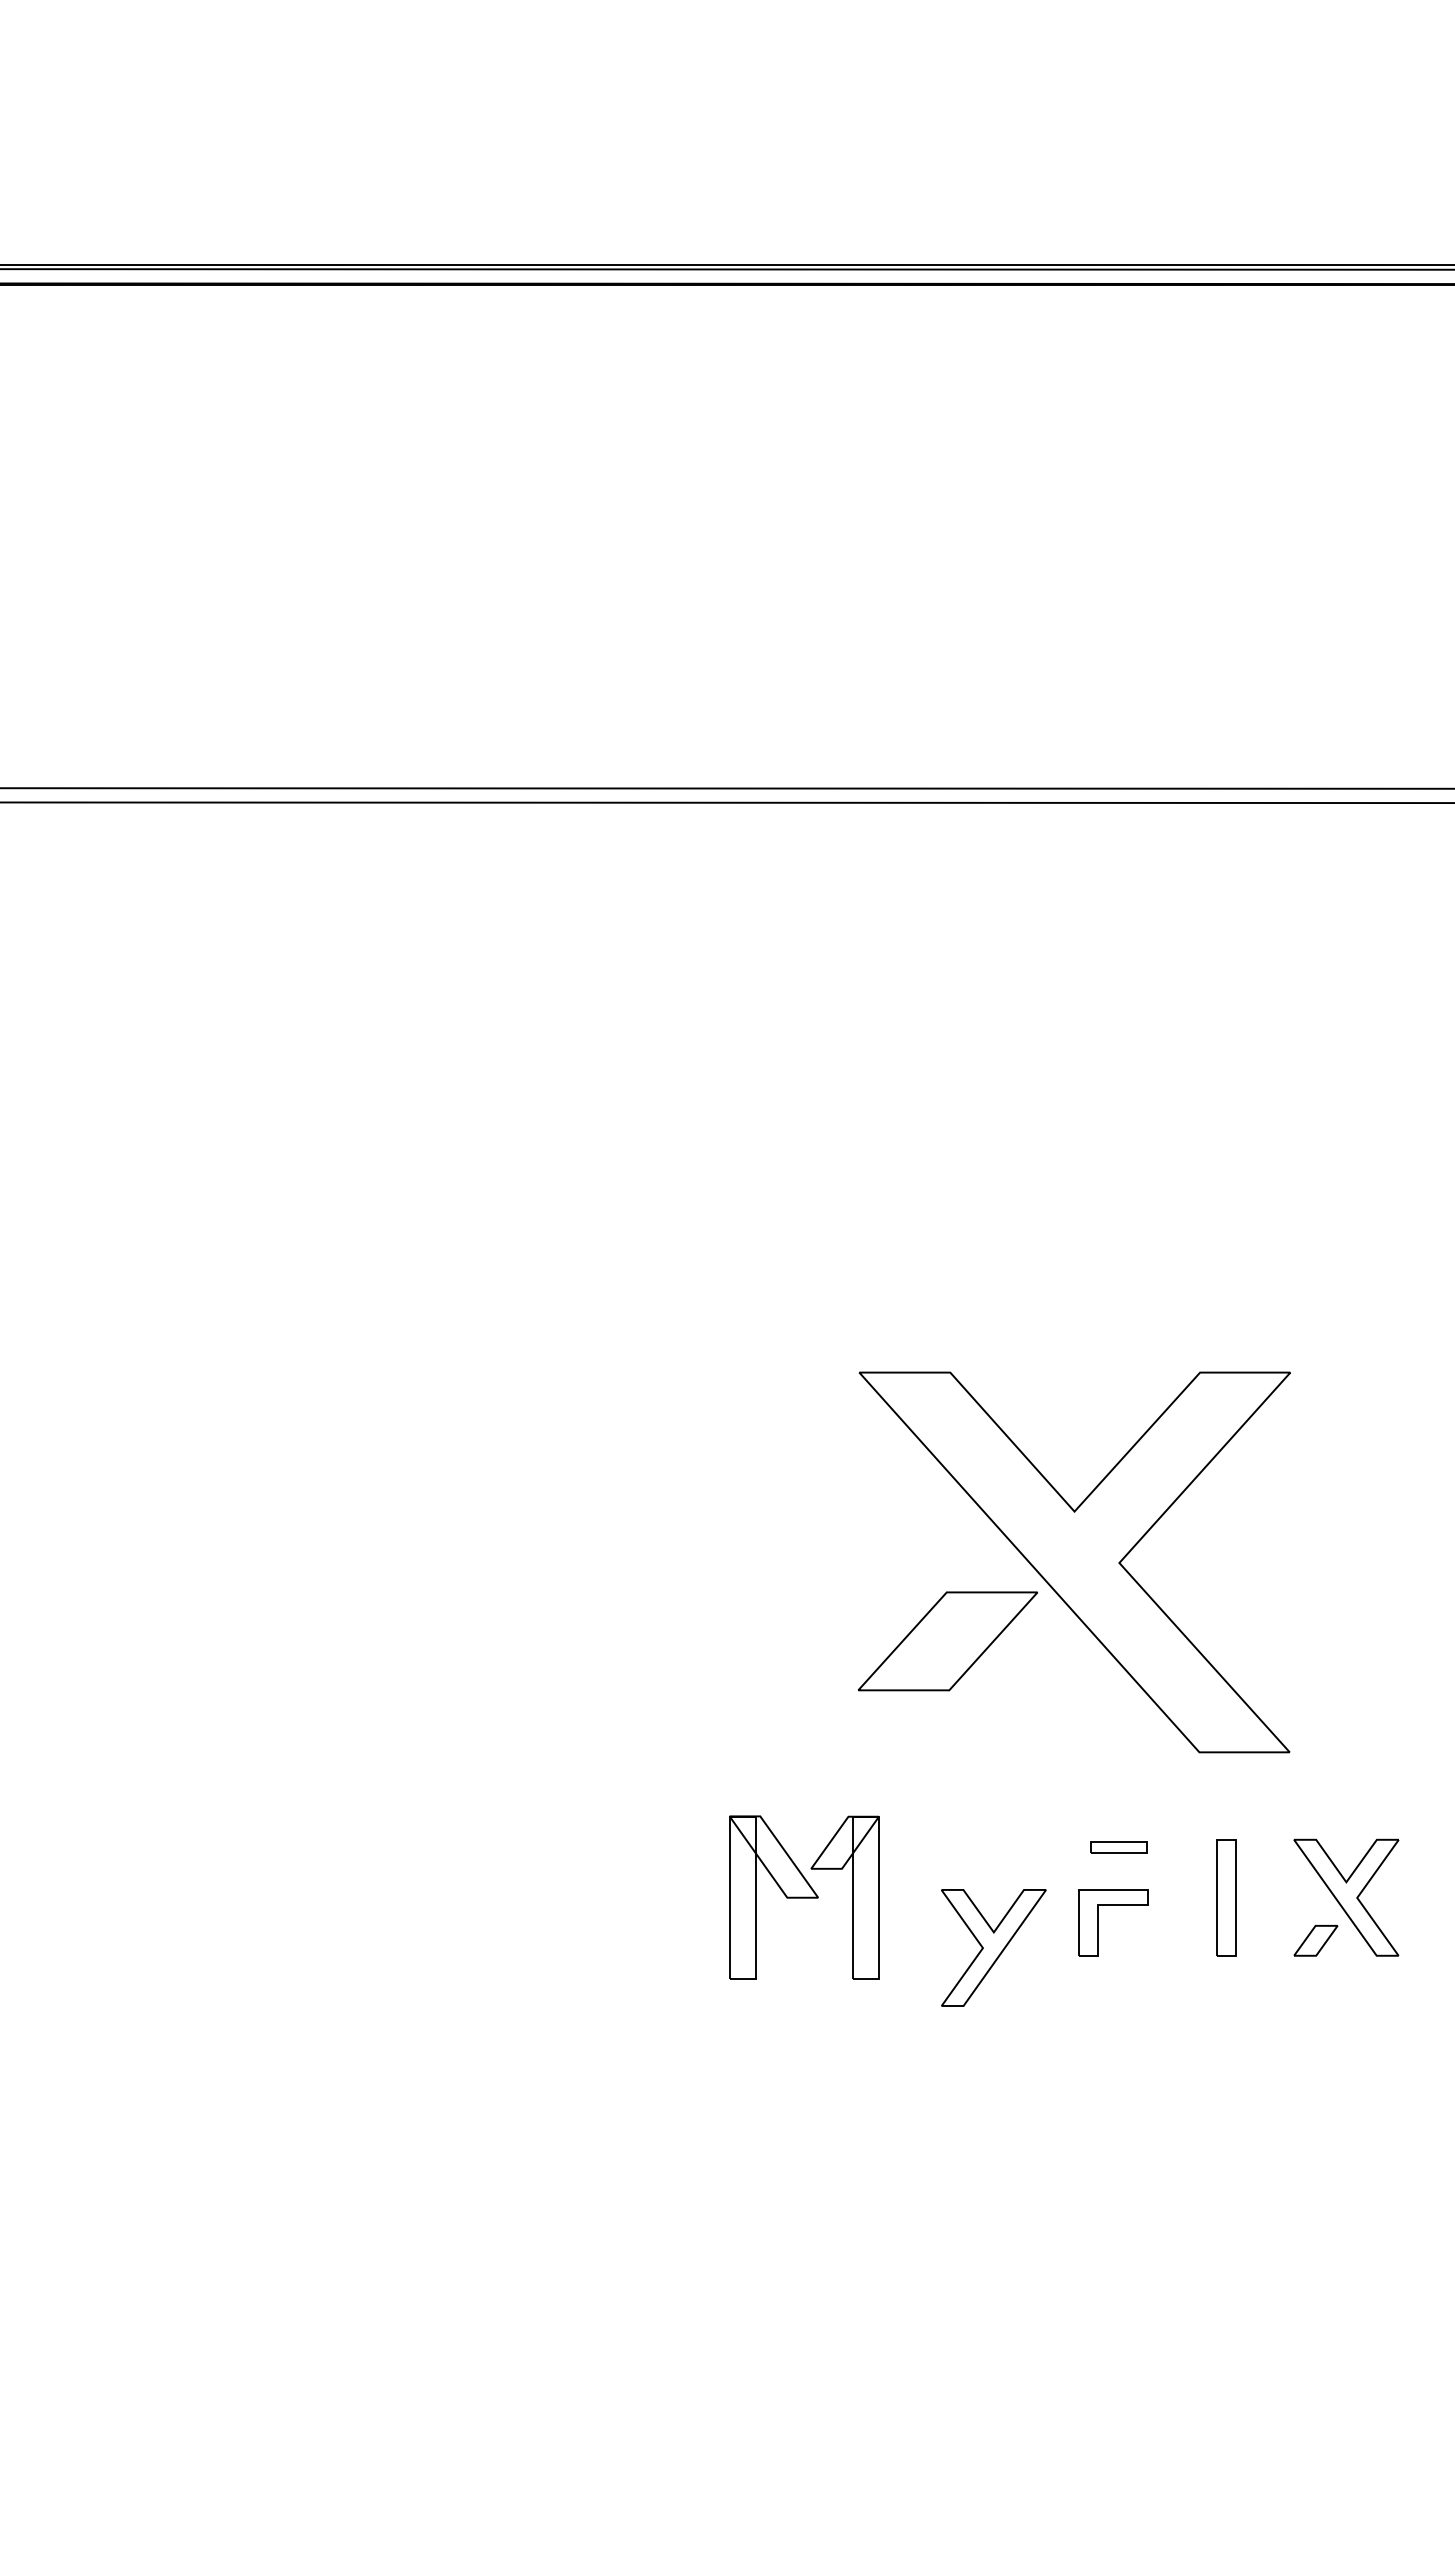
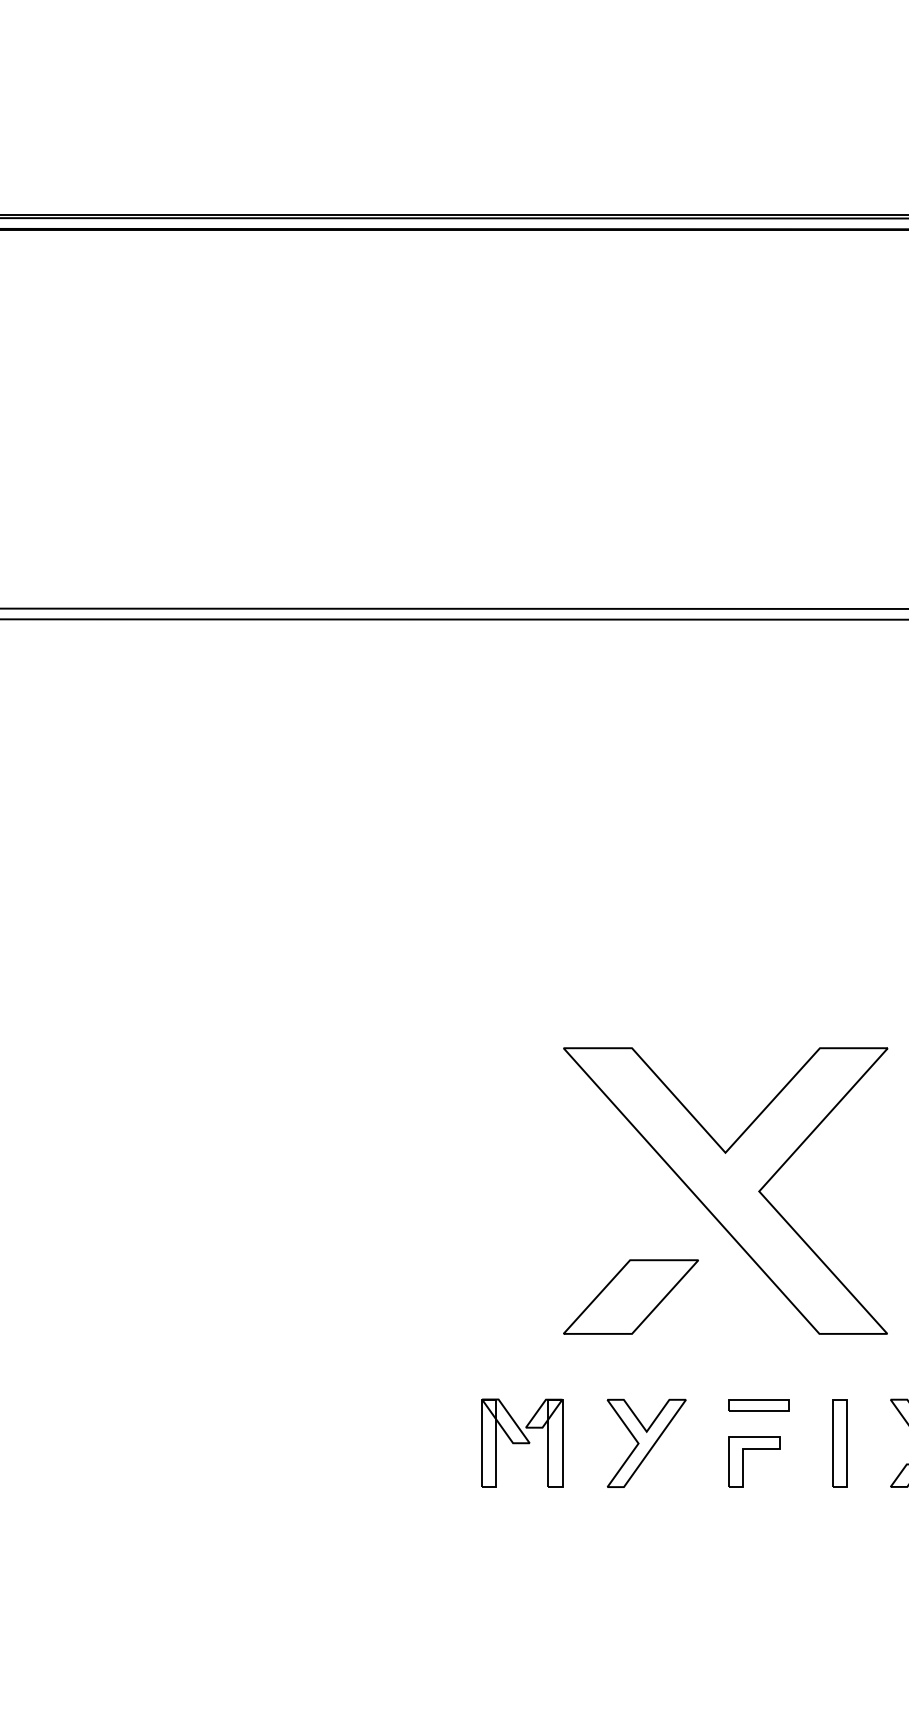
part: (947, 1641) -> (630, 1297), moved
part: (1118, 1847) -> (758, 1405), size x1.43
part: (804, 1897) -> (522, 1443), size x0.71
part: (993, 1947) -> (646, 1443), moved

